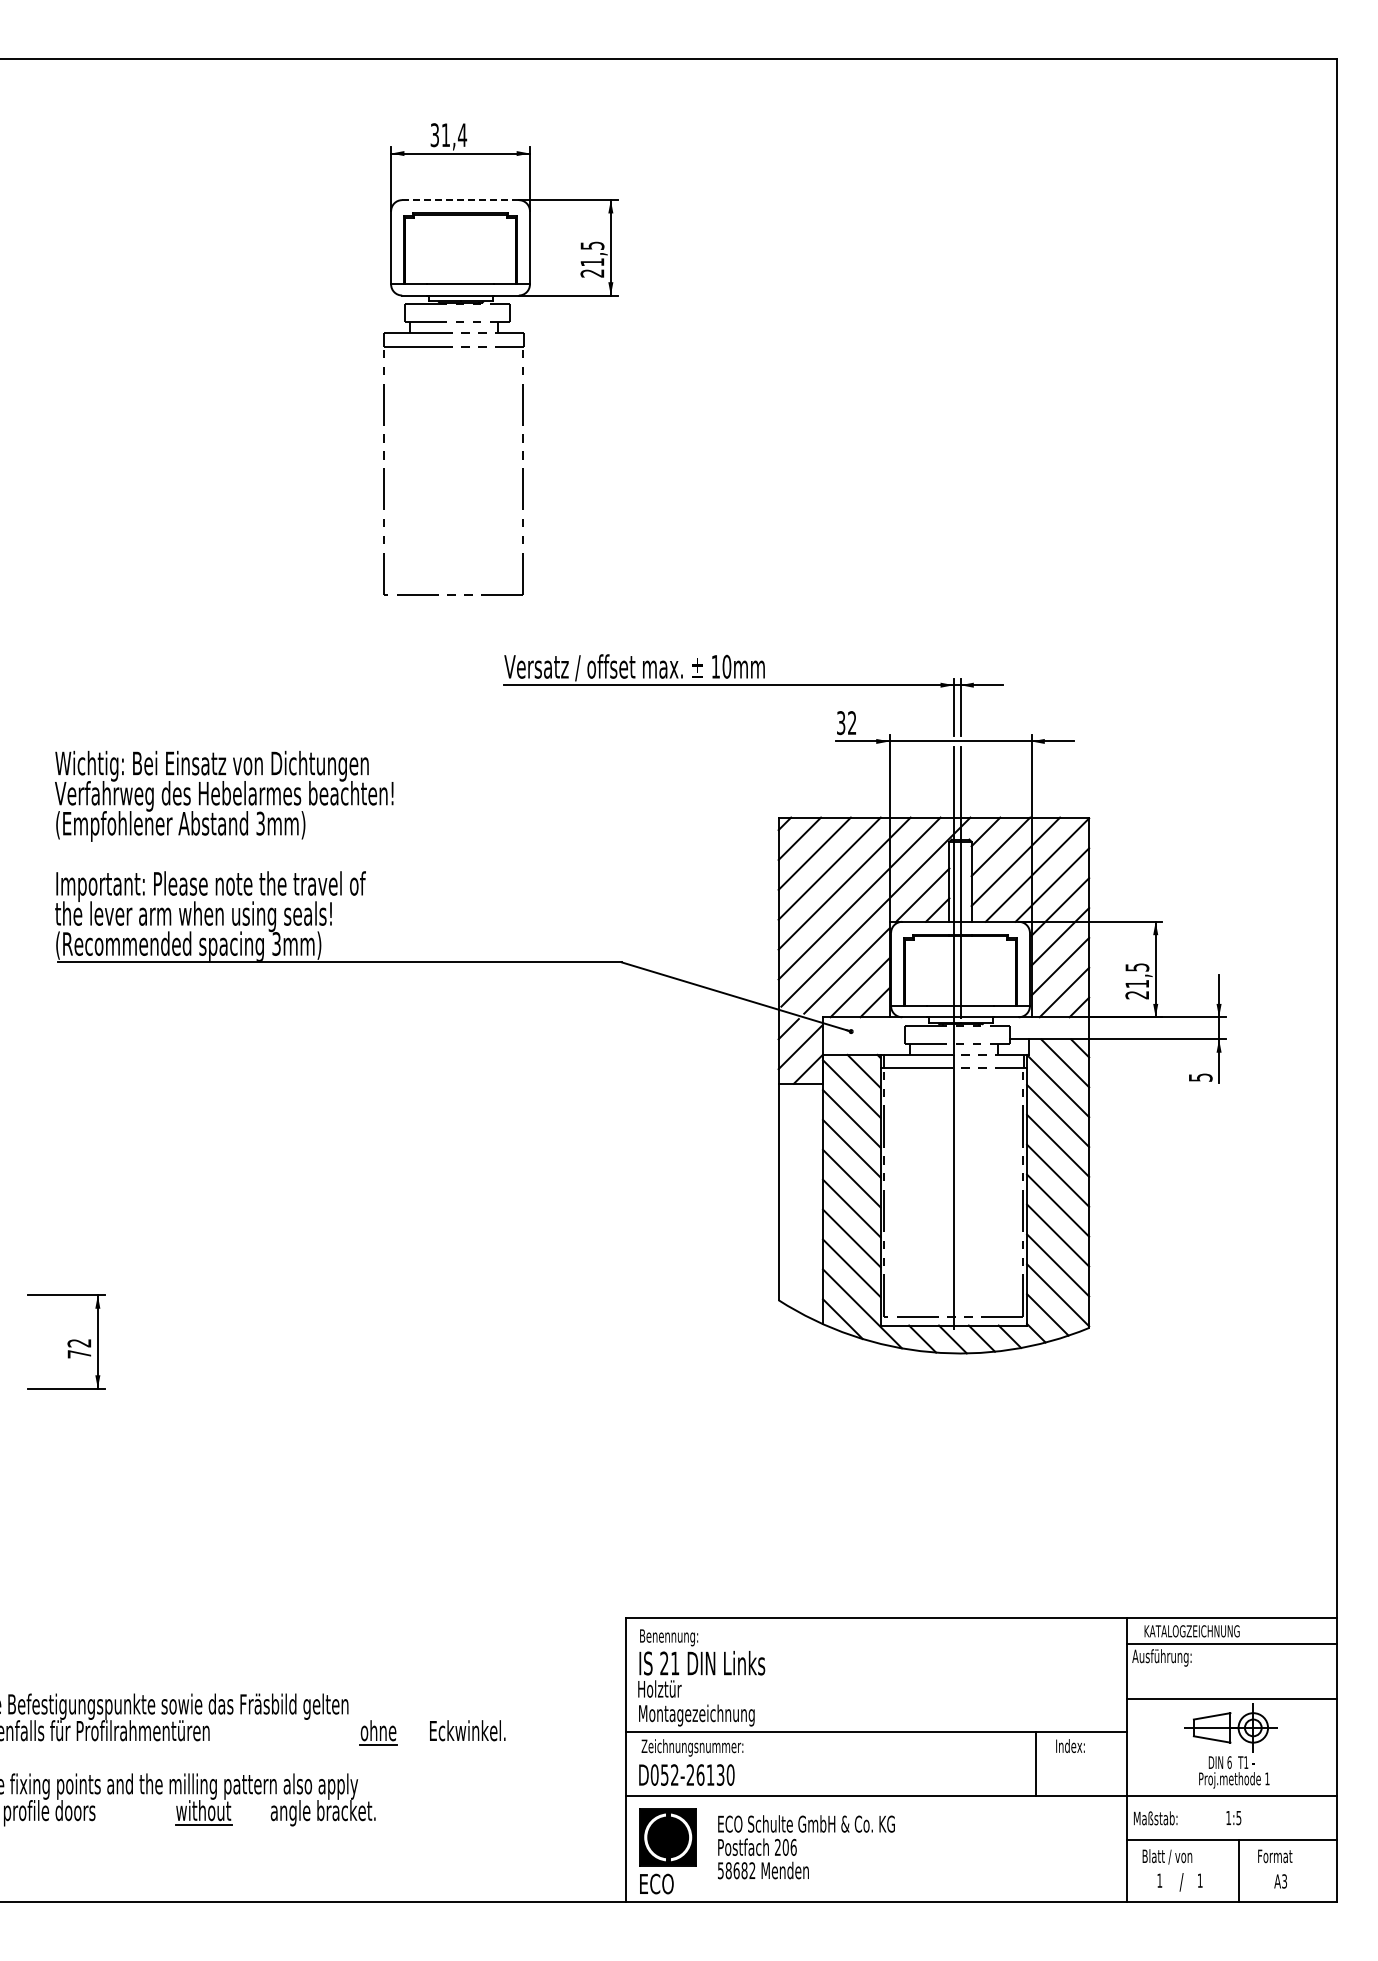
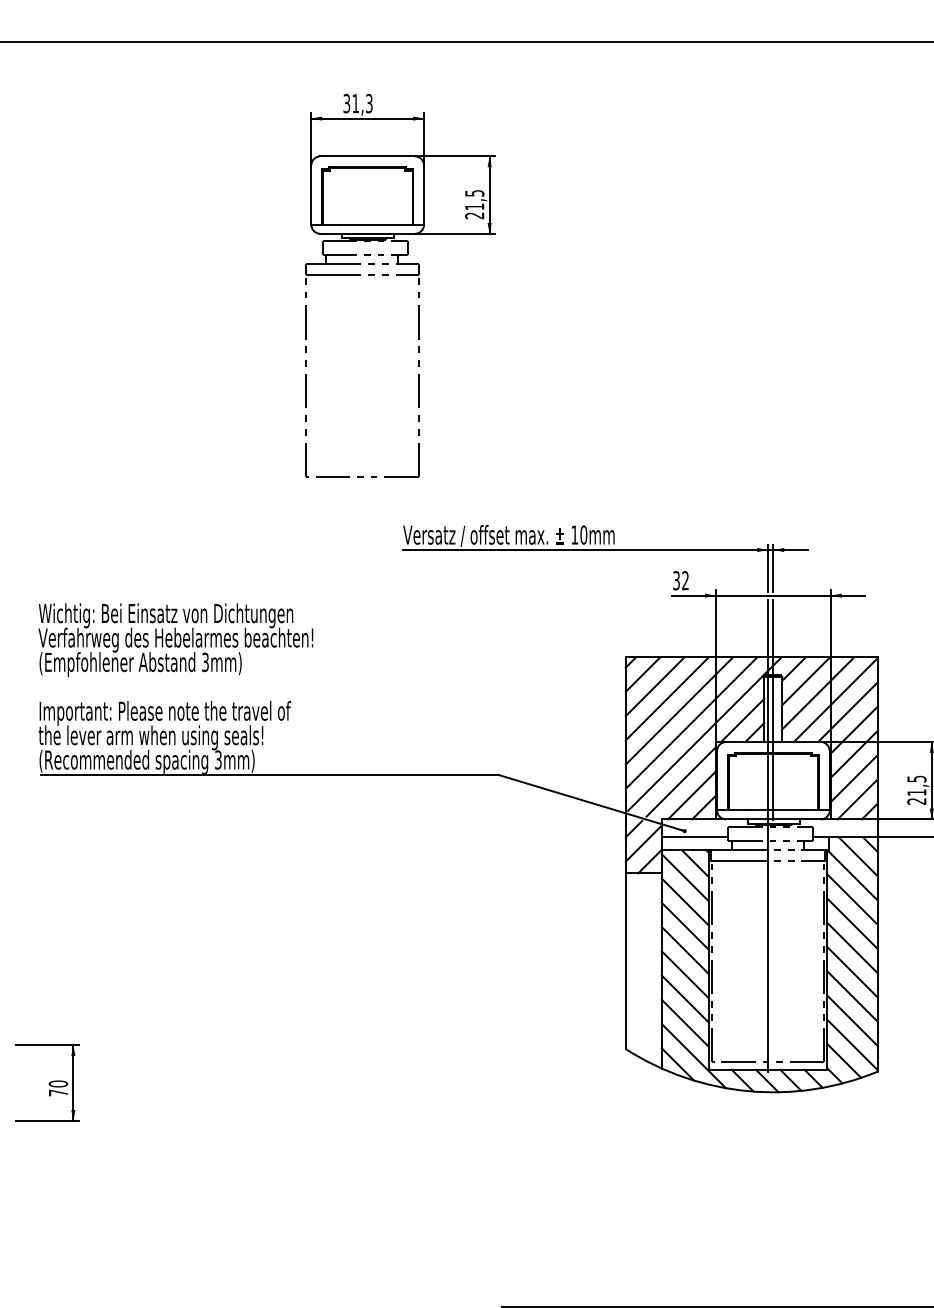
text: (462, 135) -> (369, 103), 31,4 -> 31,3
line: (461, 200) -> (368, 156), dashed -> solid
line: (863, 1039) -> (694, 837), added
text: (79, 1342) -> (58, 1083), 72 -> 70

